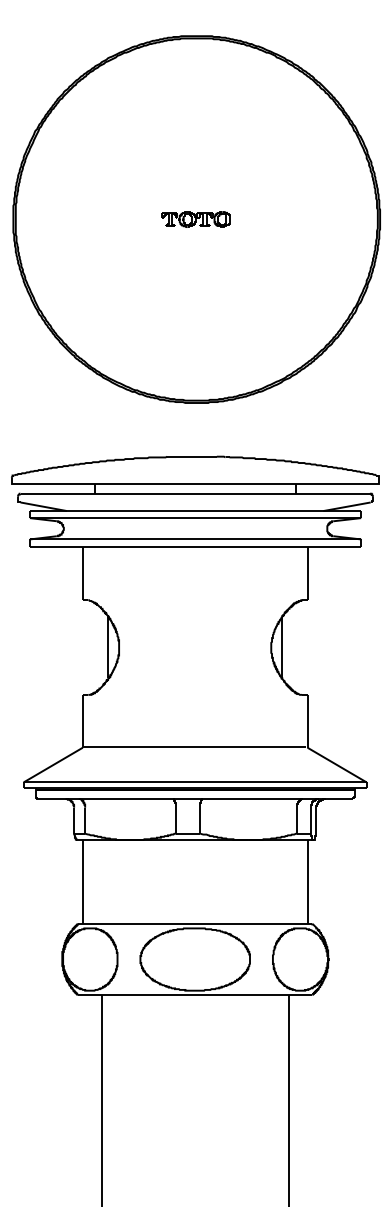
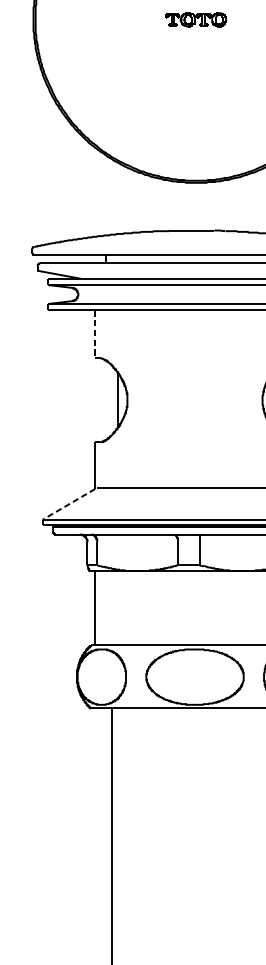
line: (82, 573) -> (94, 334), solid -> dashed
line: (52, 765) -> (68, 504), solid -> dashed

